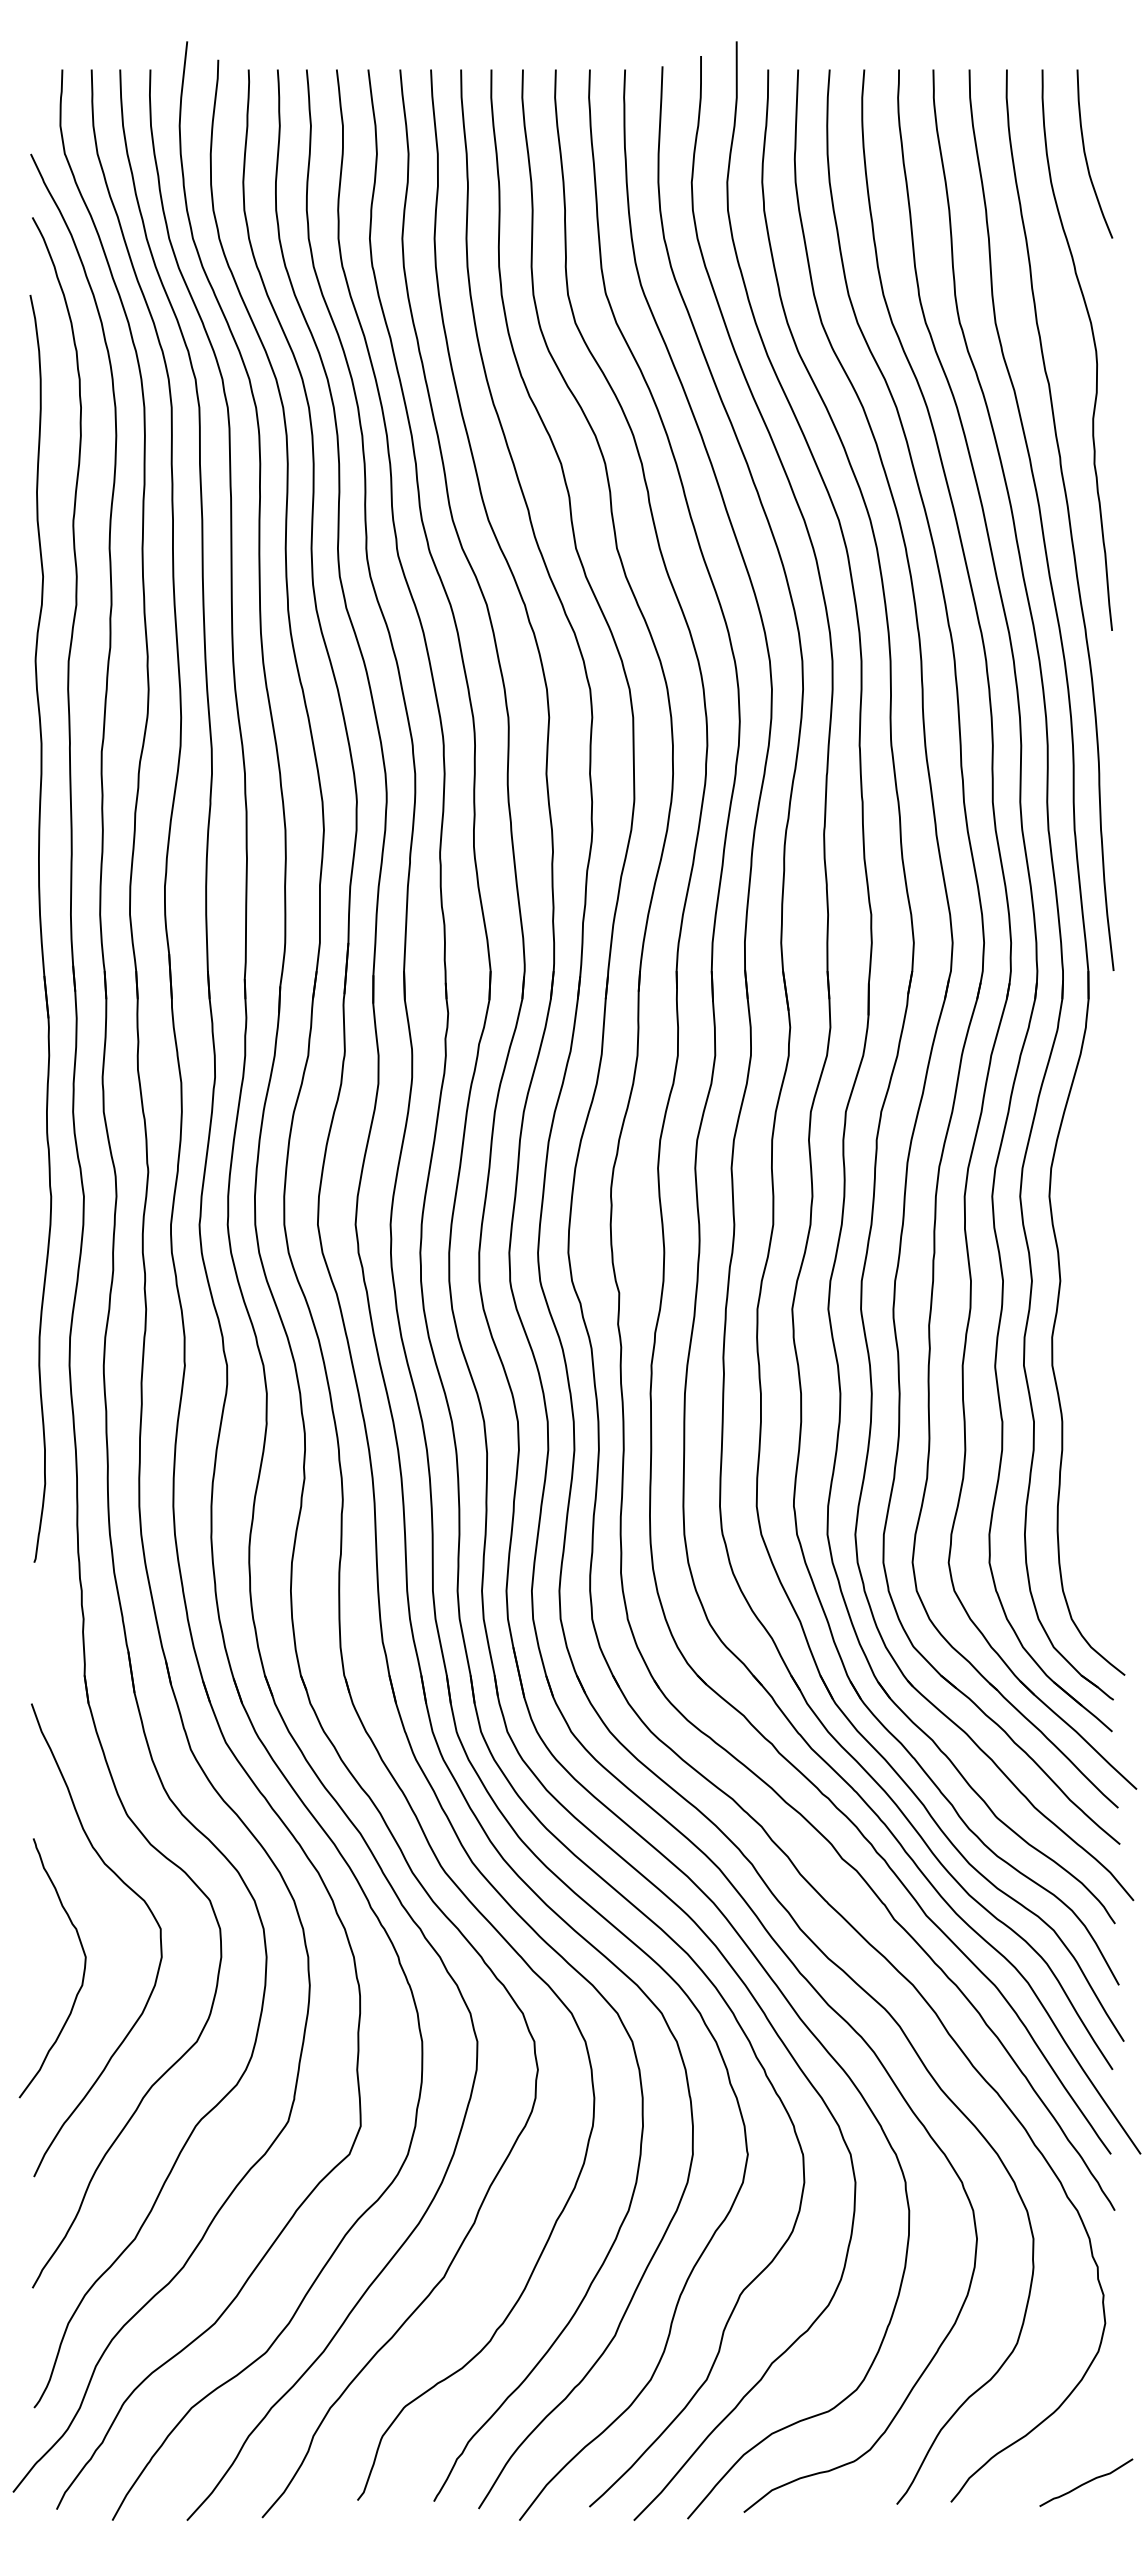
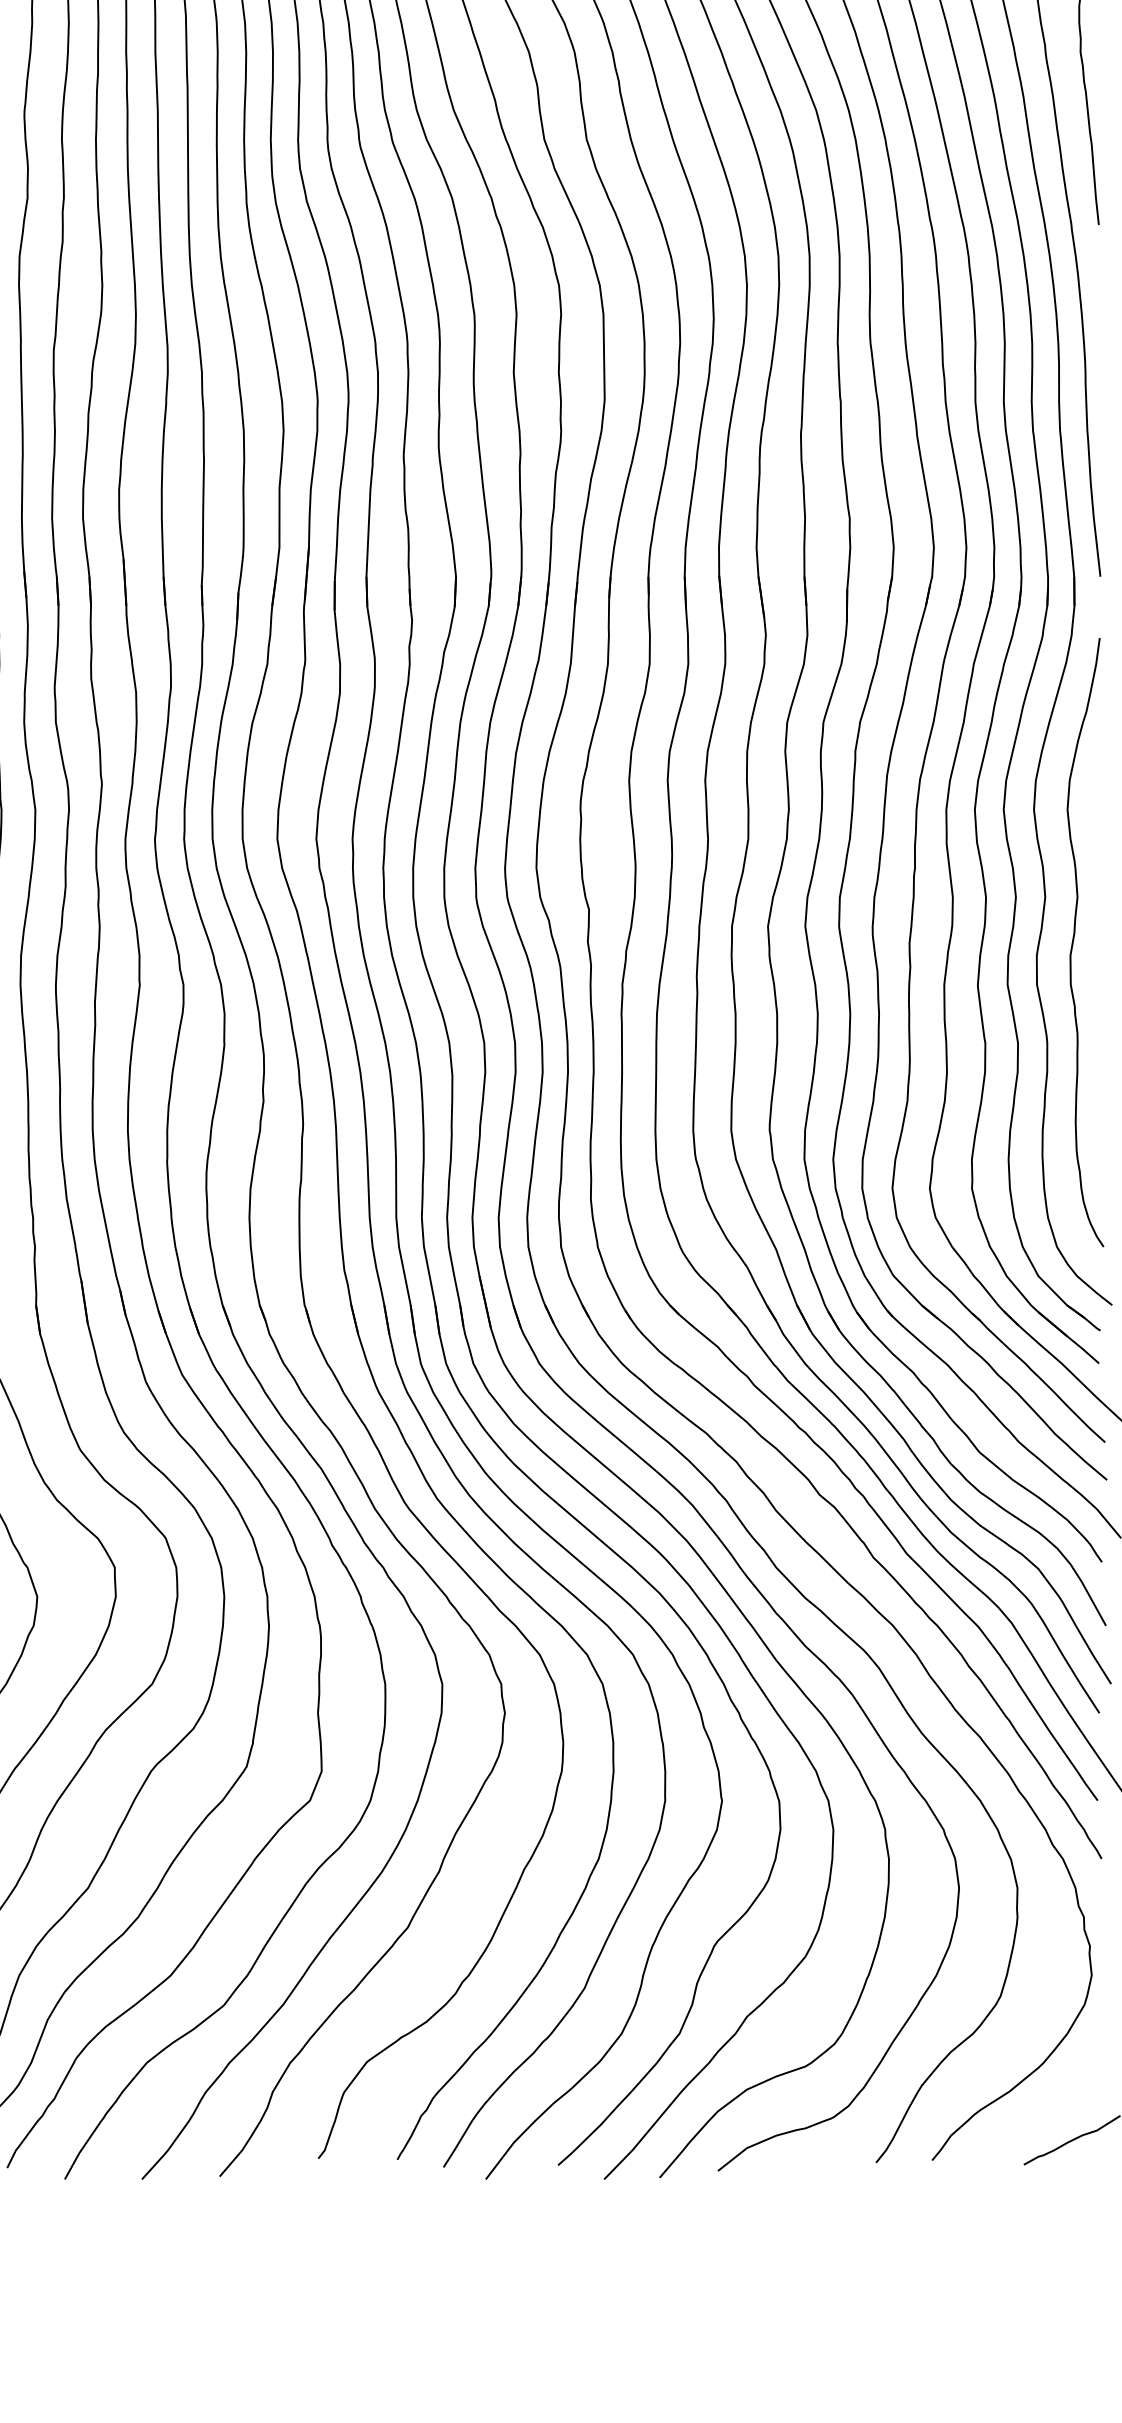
curve: (1088, 1323) -> (1074, 941), added

